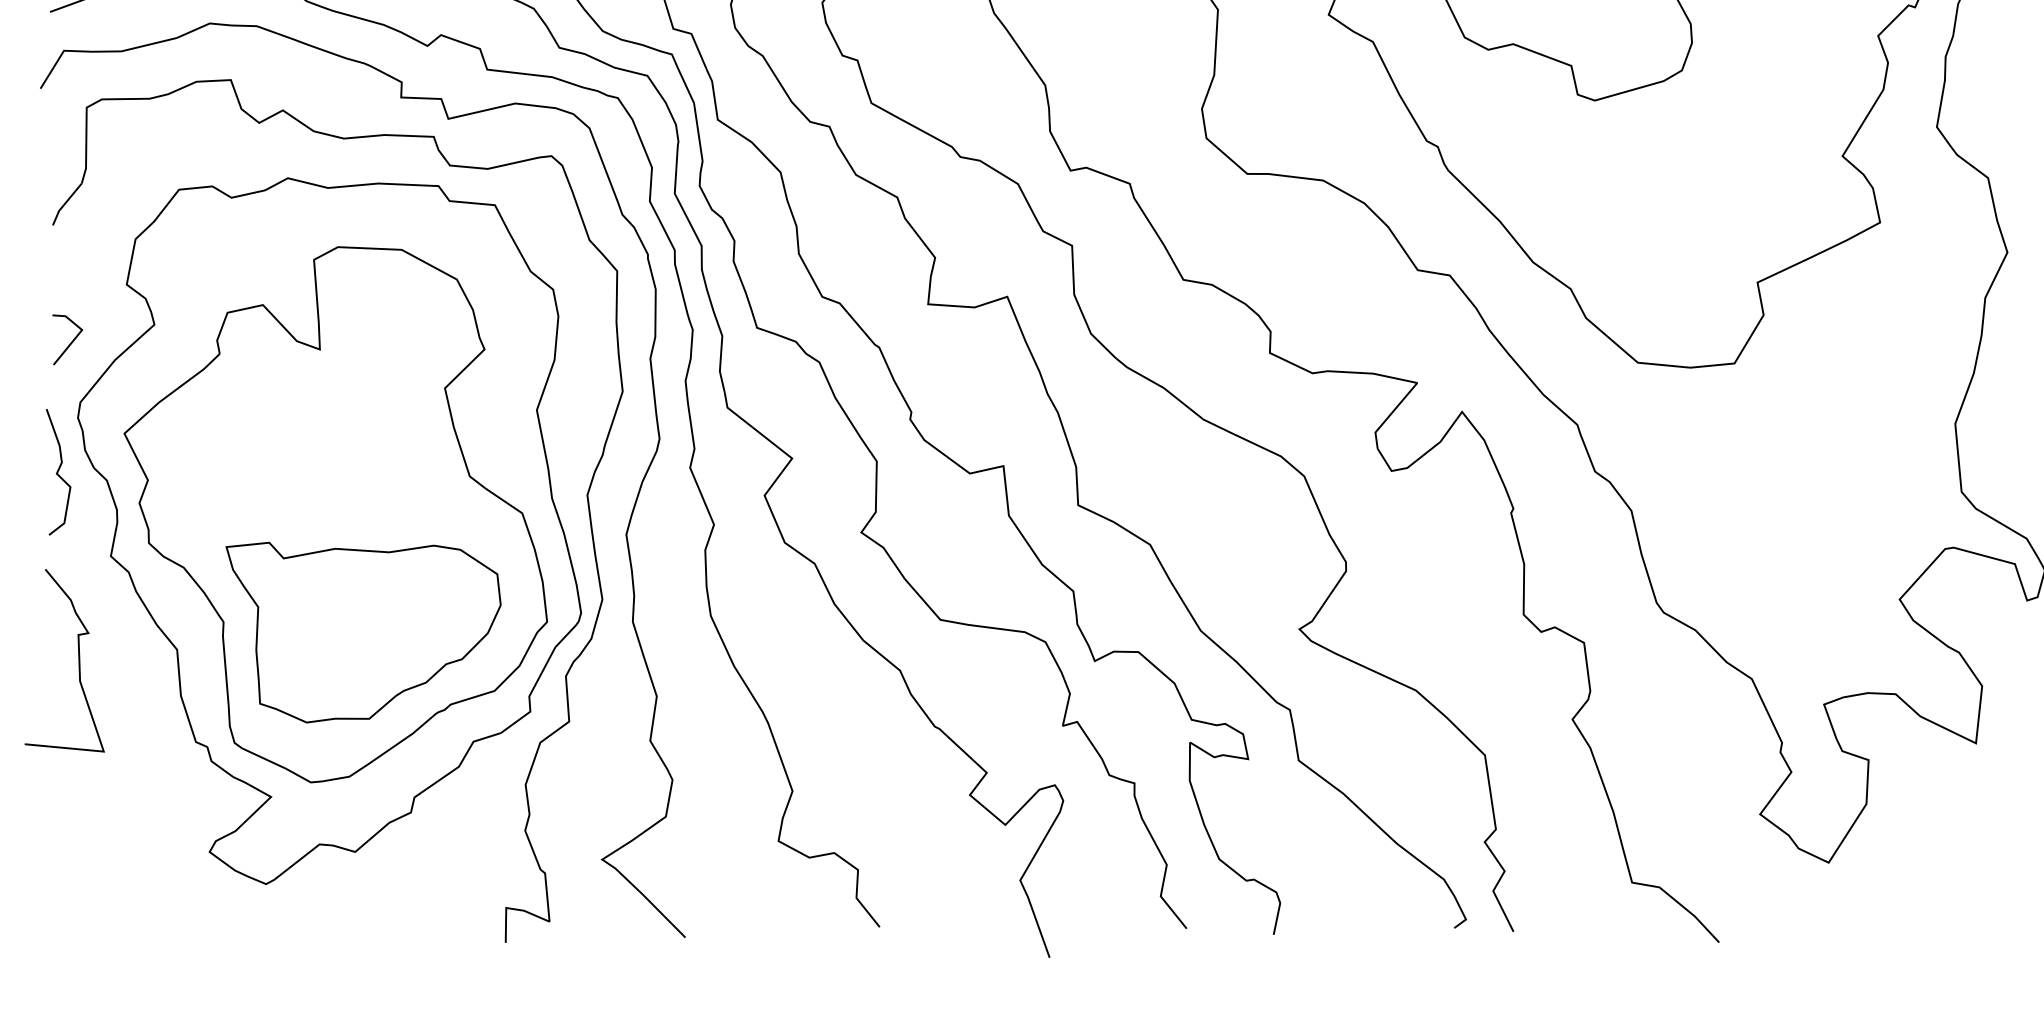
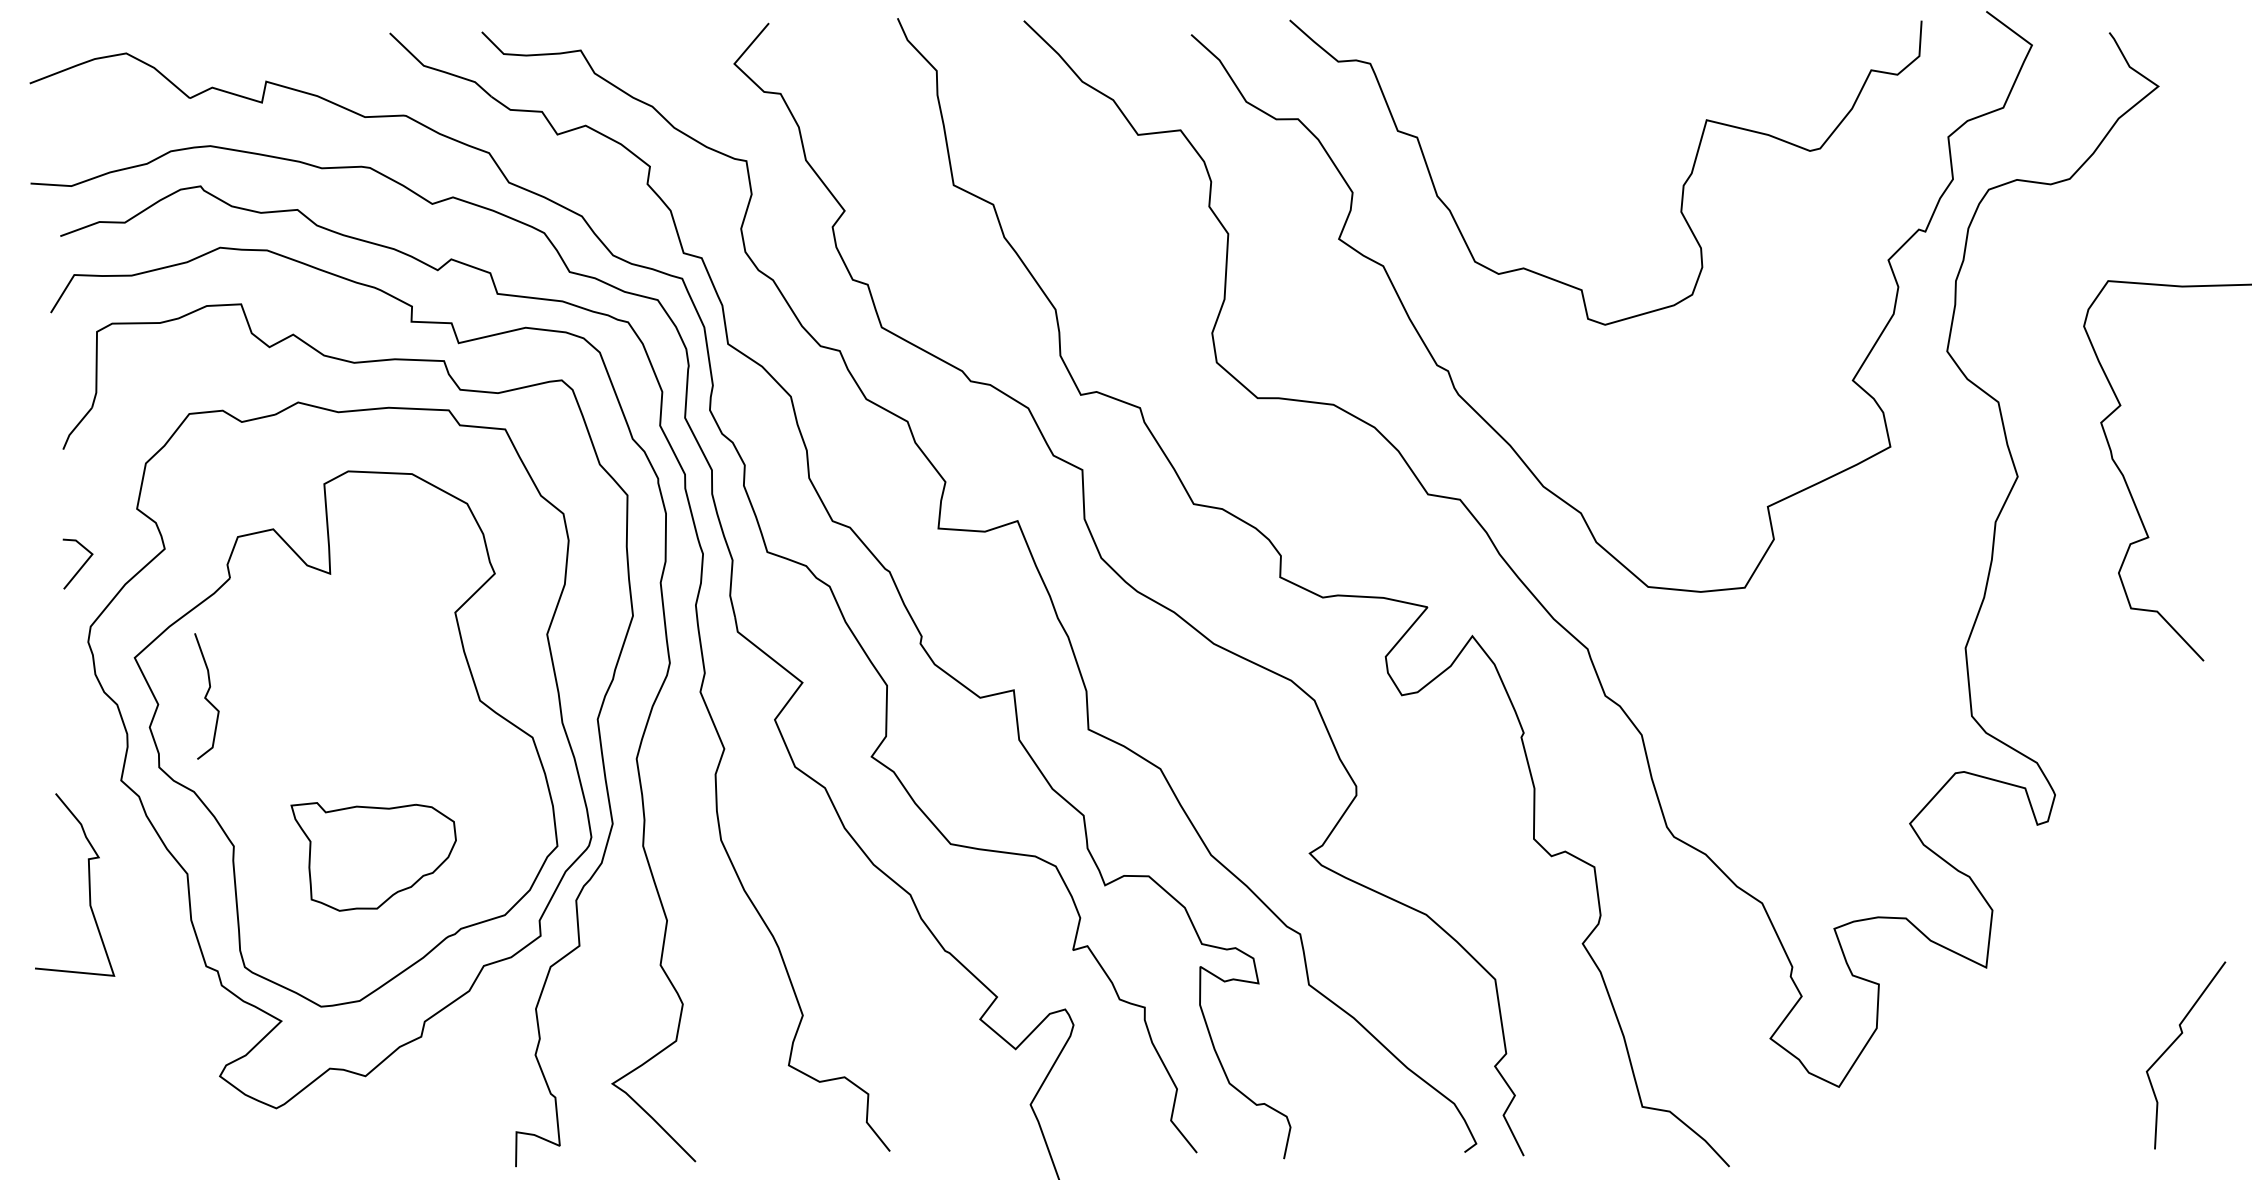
curve: (58, 472) -> (206, 696), moved
part: (363, 632) -> (373, 856), size x0.6

